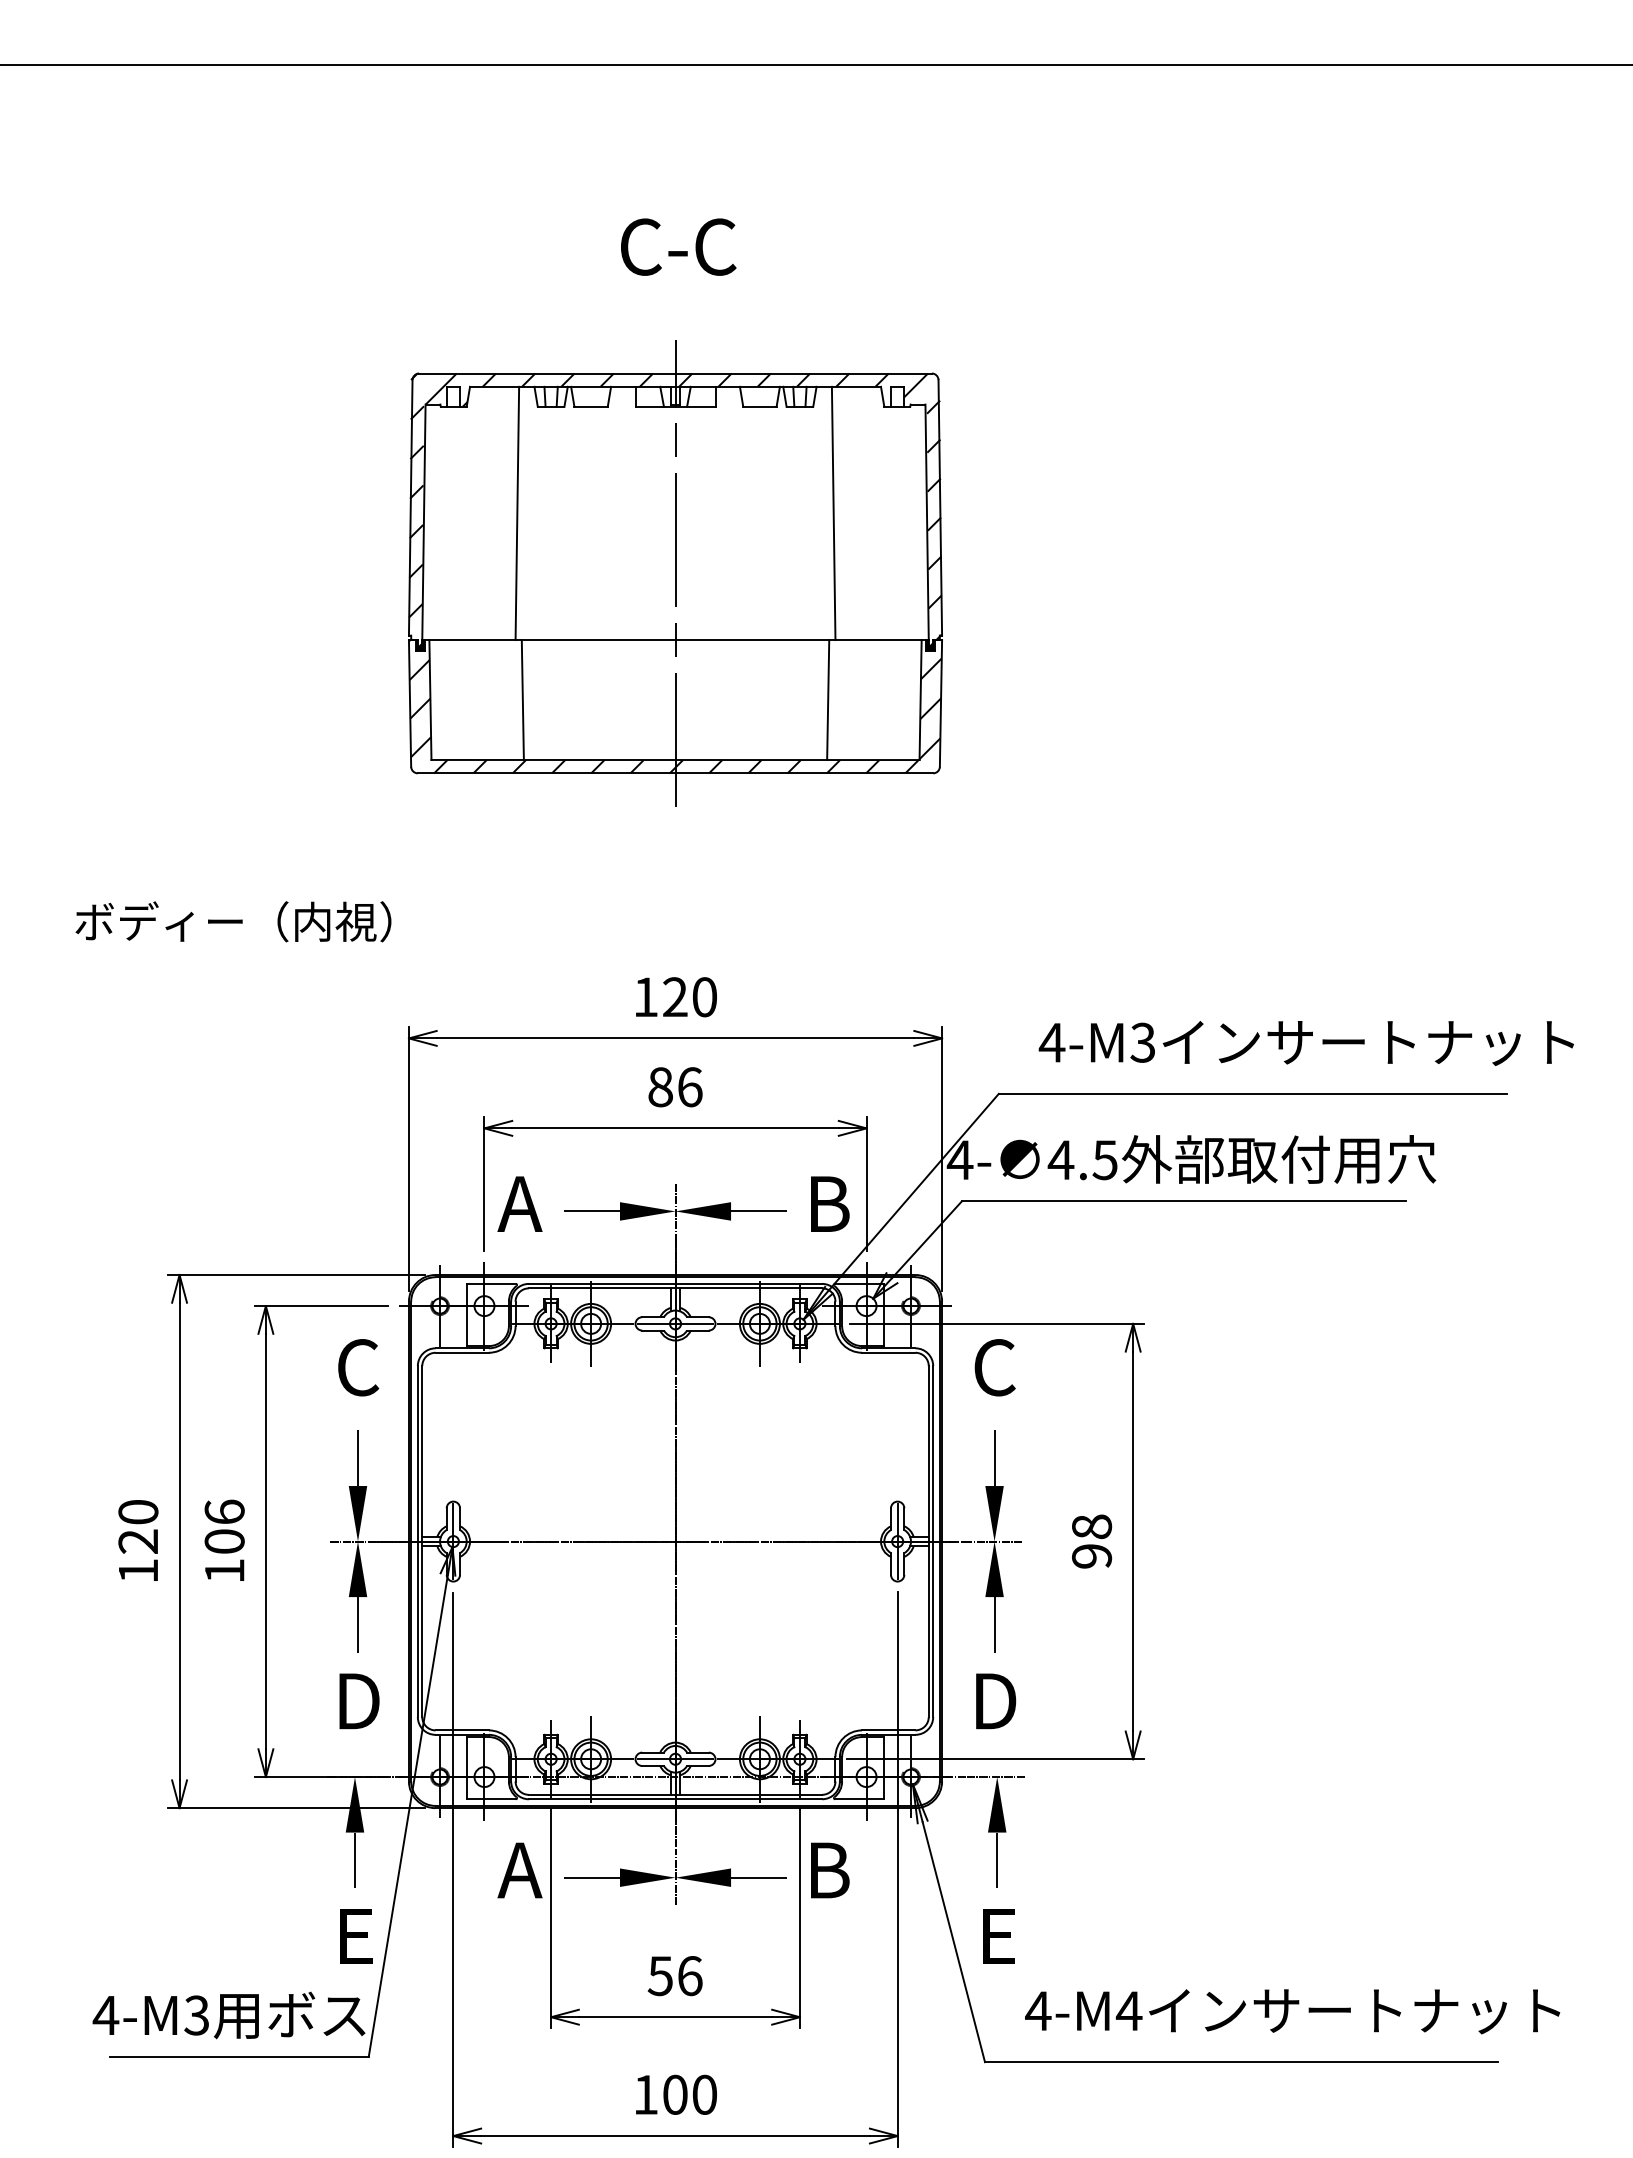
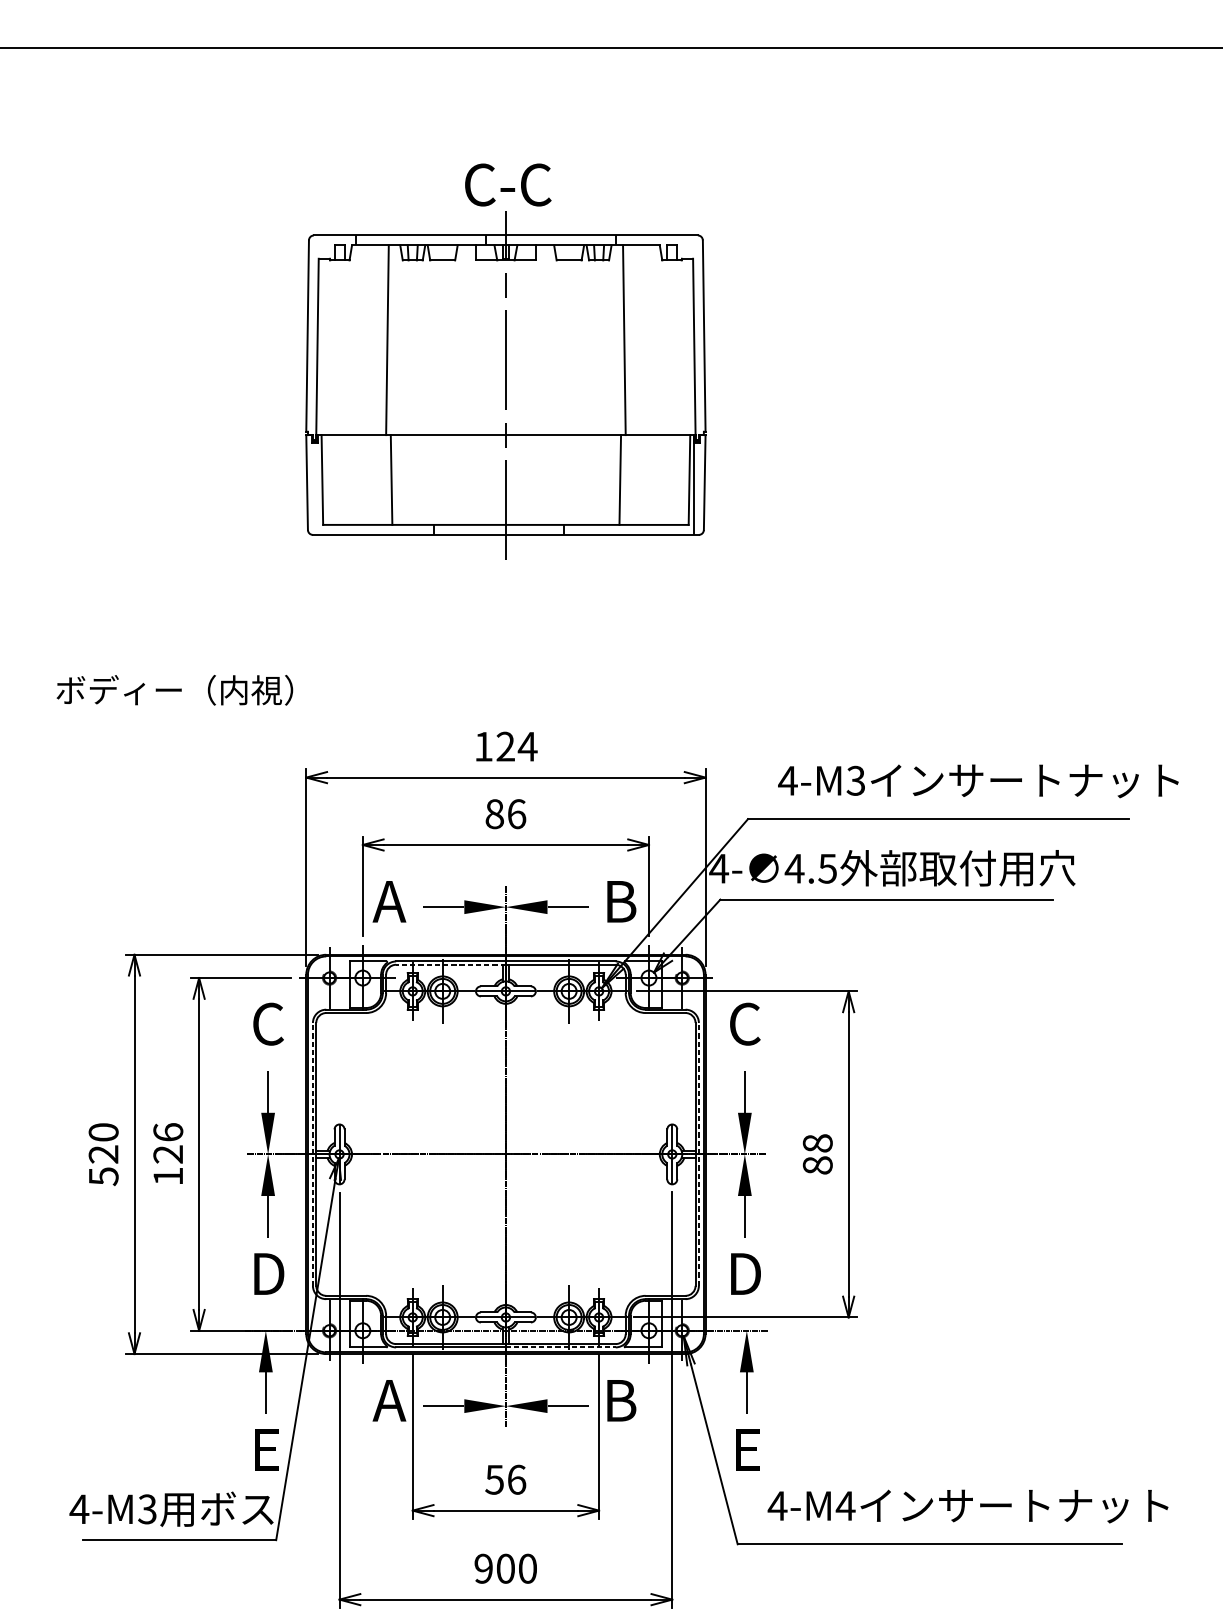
part: (675, 573) -> (505, 385), moved
text: (704, 997) -> (527, 746), 120 -> 124
line: (601, 1288) -> (450, 964), solid -> dashed
text: (224, 1541) -> (168, 1154), 106 -> 126
line: (417, 1541) -> (312, 1154), solid -> dashed
line: (933, 1541) -> (699, 1154), solid -> dashed
text: (1092, 1556) -> (818, 1165), 98 -> 88
text: (138, 1571) -> (103, 1176), 120 -> 520
line: (749, 1799) -> (561, 1347), solid -> dashed
text: (645, 2094) -> (483, 1568), 100 -> 900

